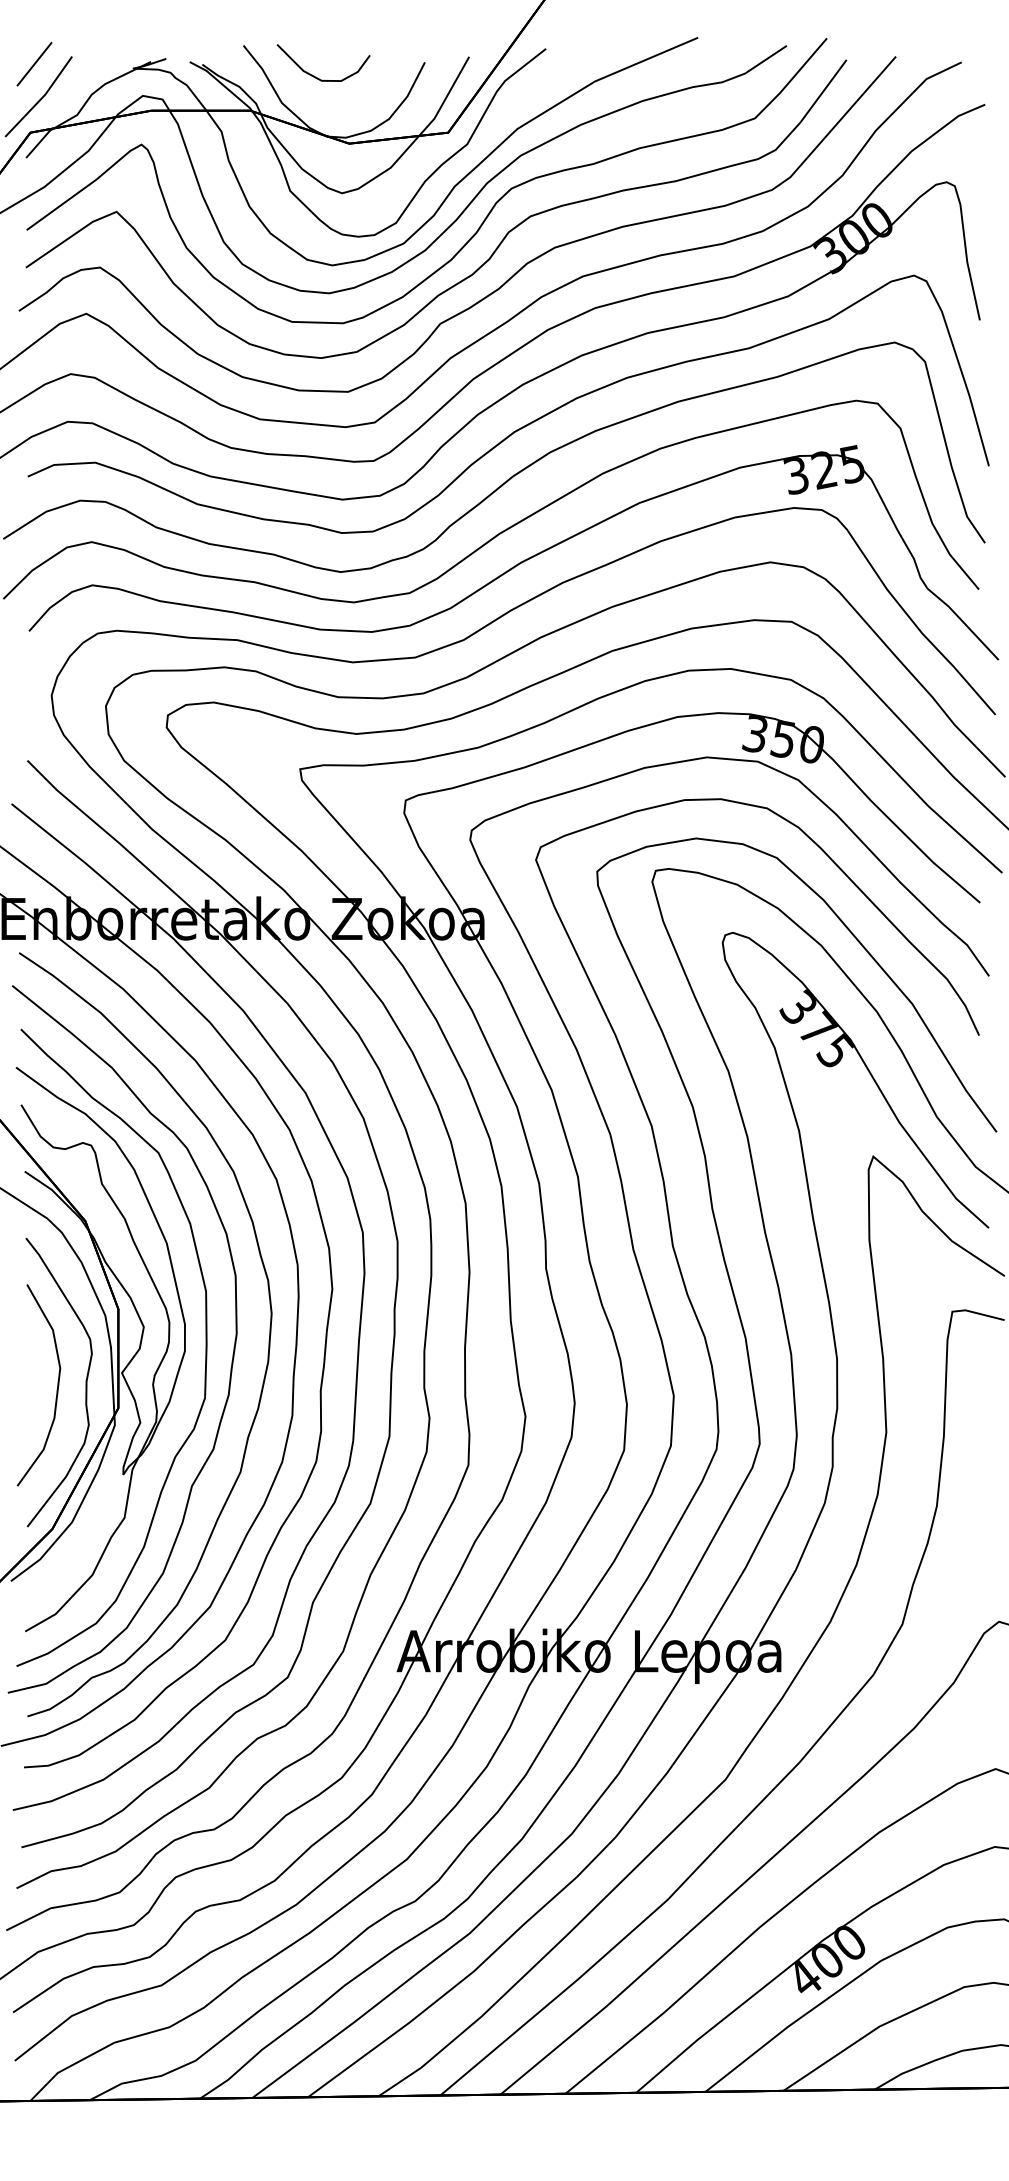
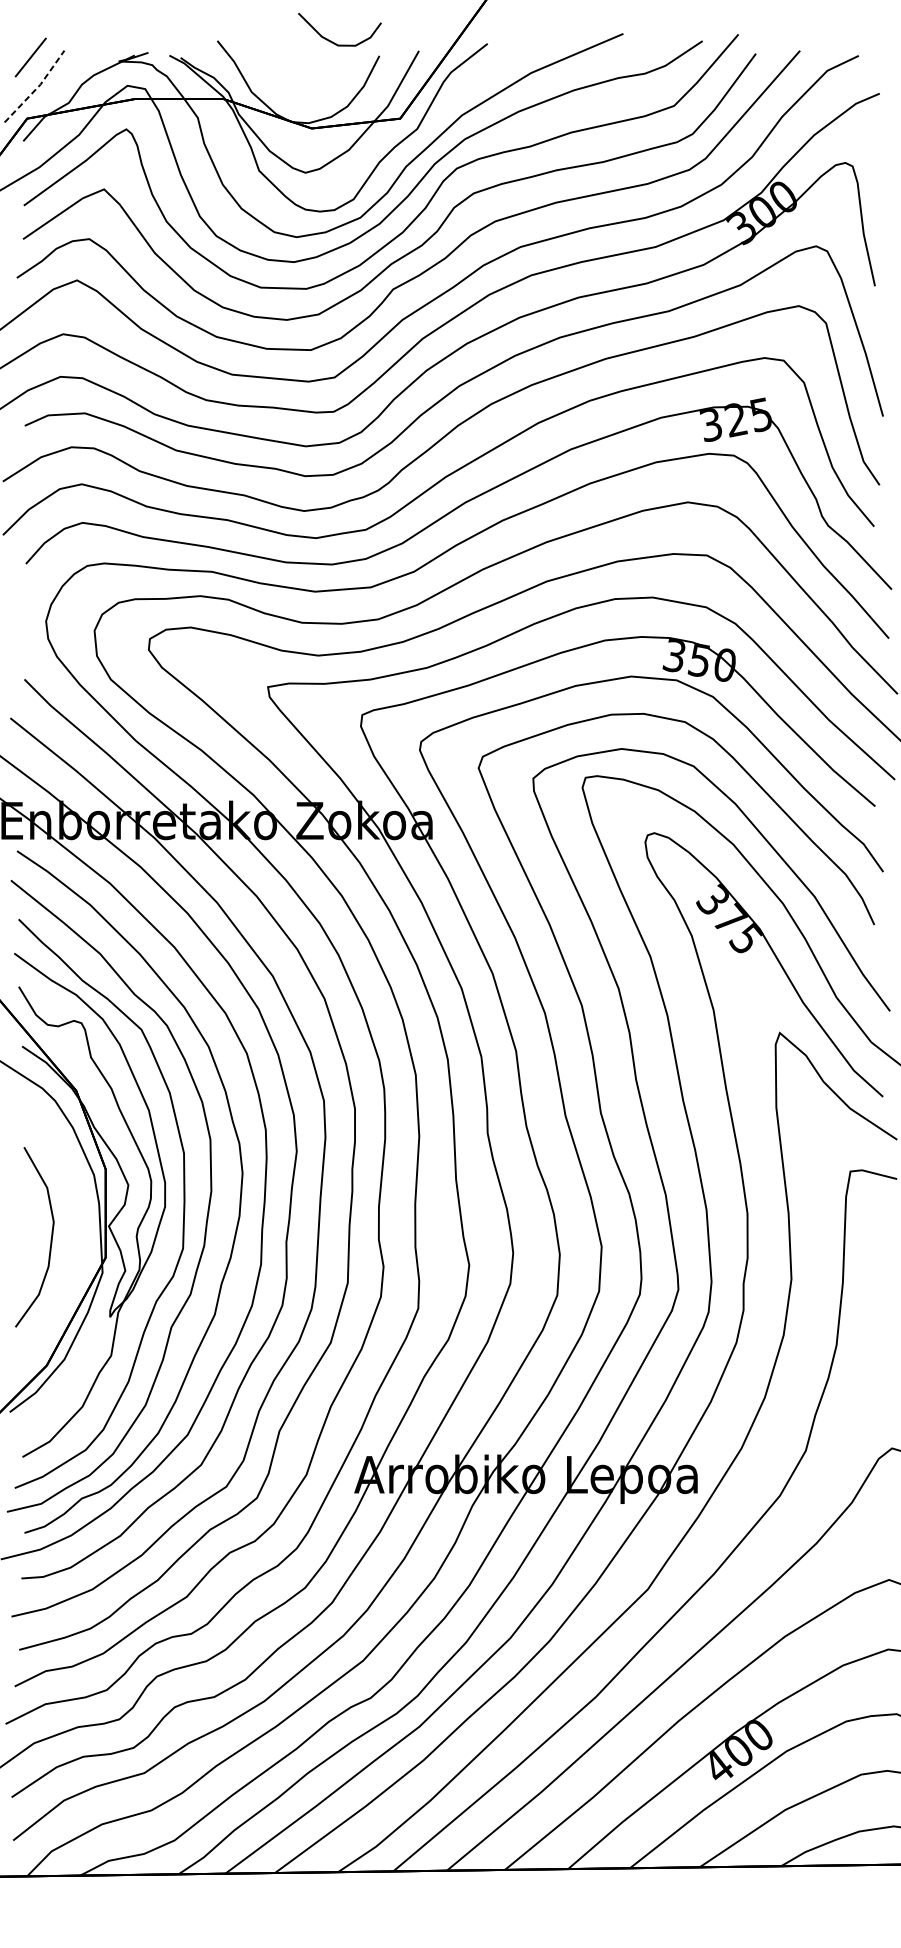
curve: (316, 76) -> (333, 41), moved
line: (42, 98) -> (37, 88), solid -> dashed
curve: (85, 1382) -> (76, 1234), removed

